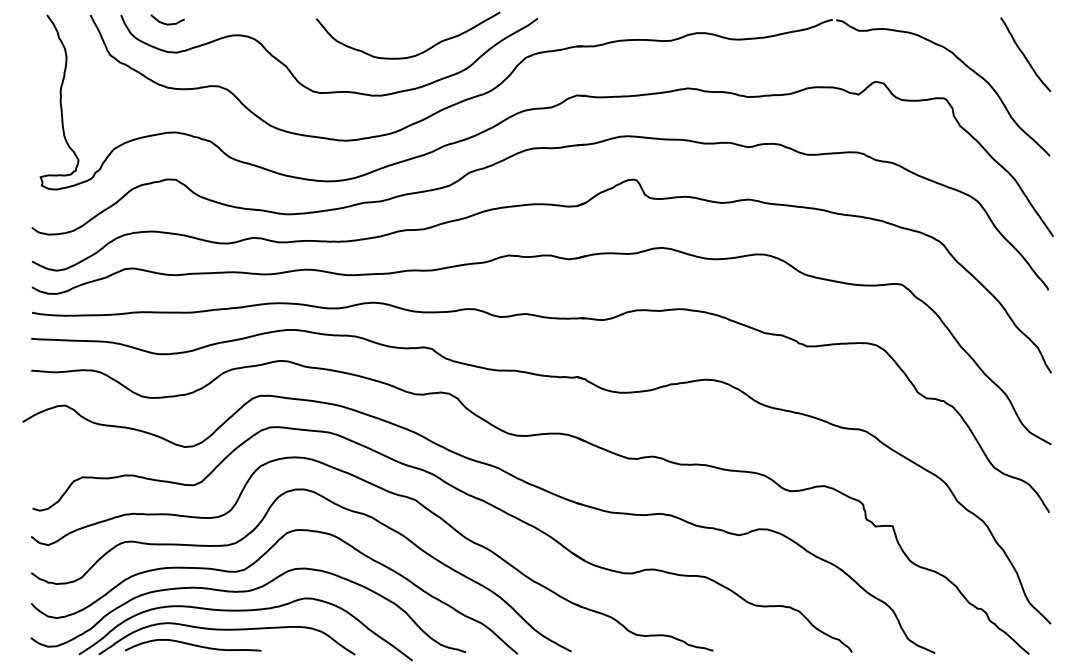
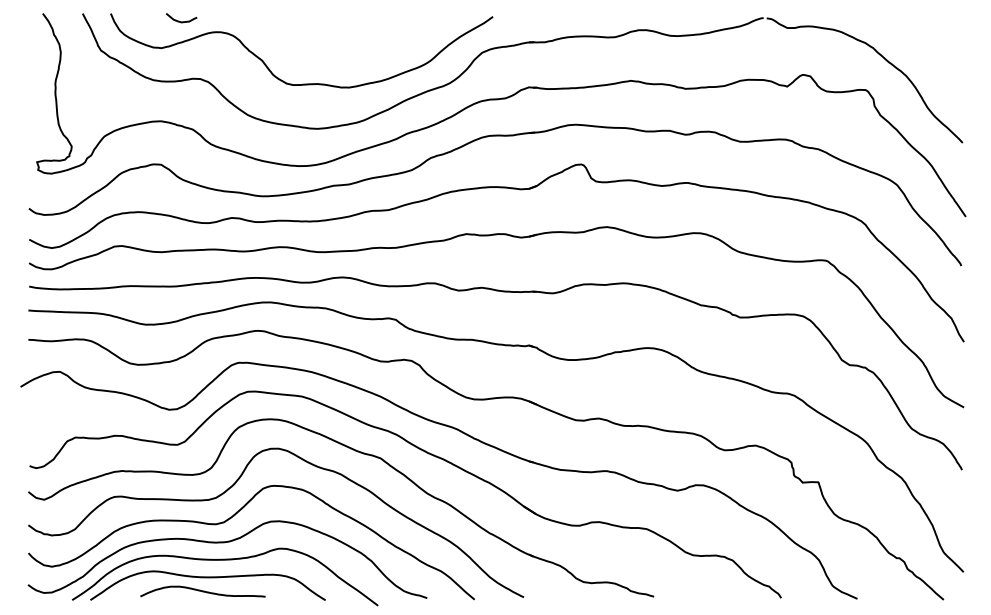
curve: (165, 22) -> (179, 20), moved
curve: (1024, 54) -> (939, 49), removed
curve: (411, 55) -> (377, 50), removed
curve: (192, 645) -> (202, 591), moved

